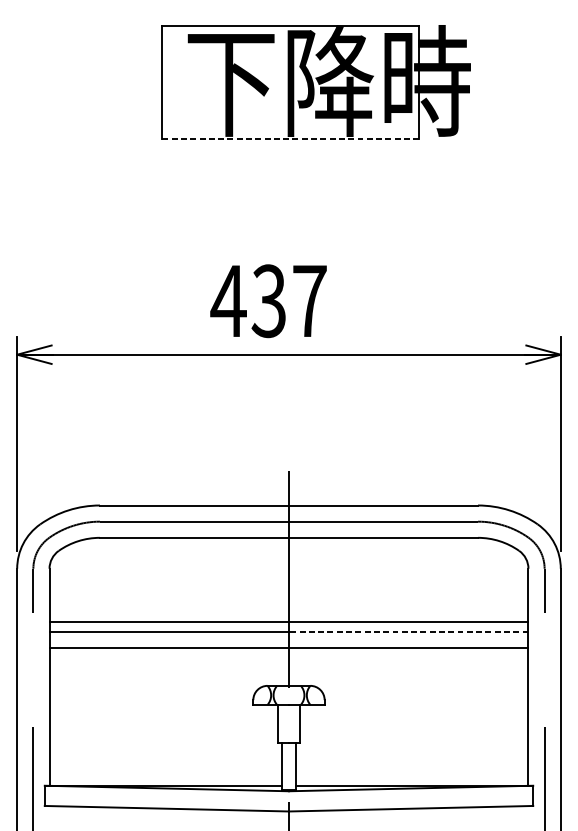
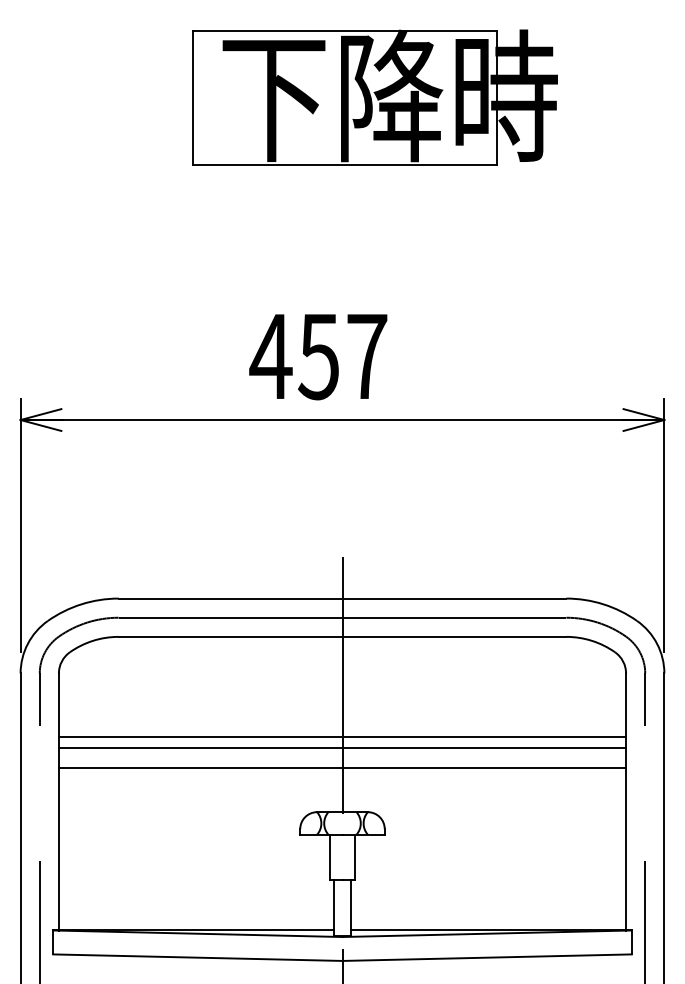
line: (291, 138) -> (345, 164), dashed -> solid
text: (268, 301) -> (318, 356), 437 -> 457
line: (408, 632) -> (484, 748), dashed -> solid

